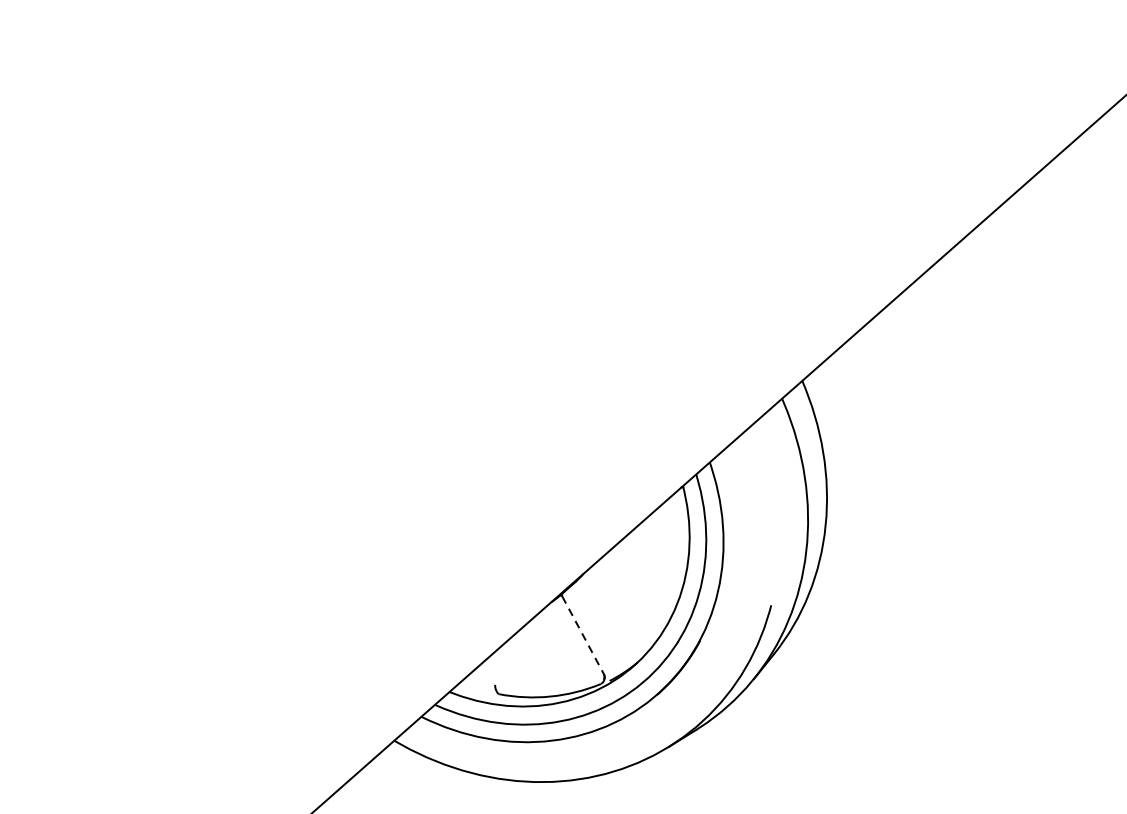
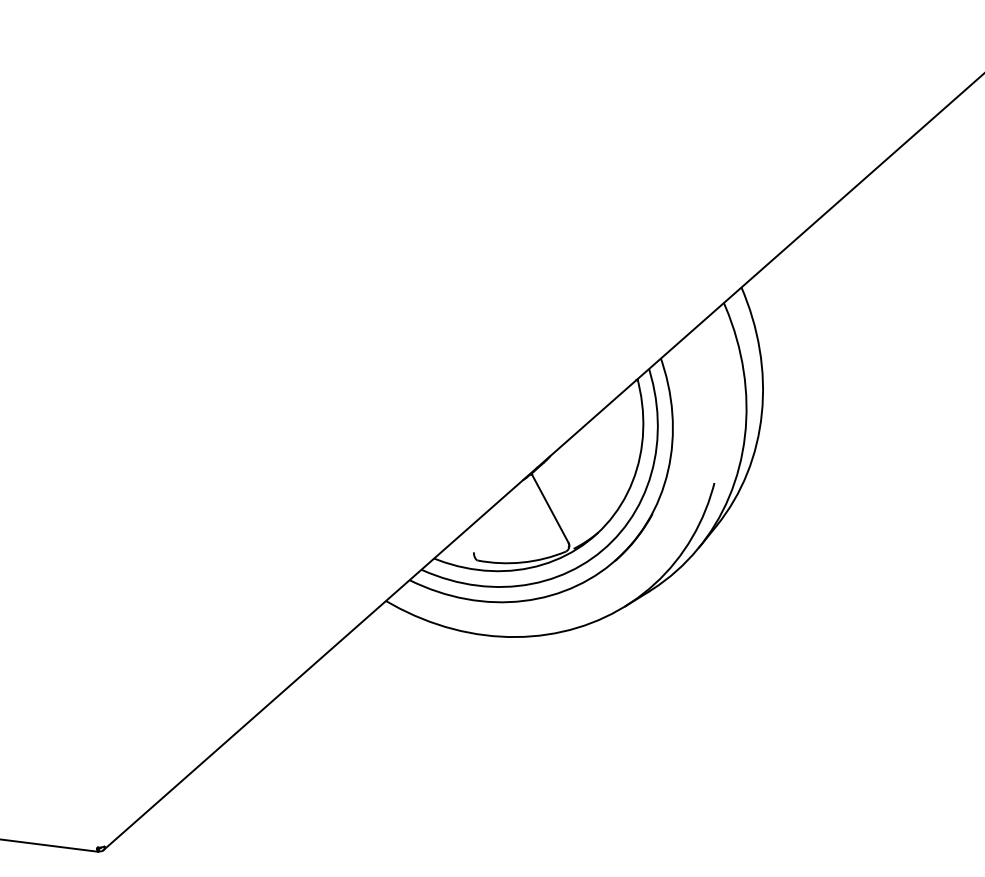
line: (583, 635) -> (550, 509), dashed -> solid

